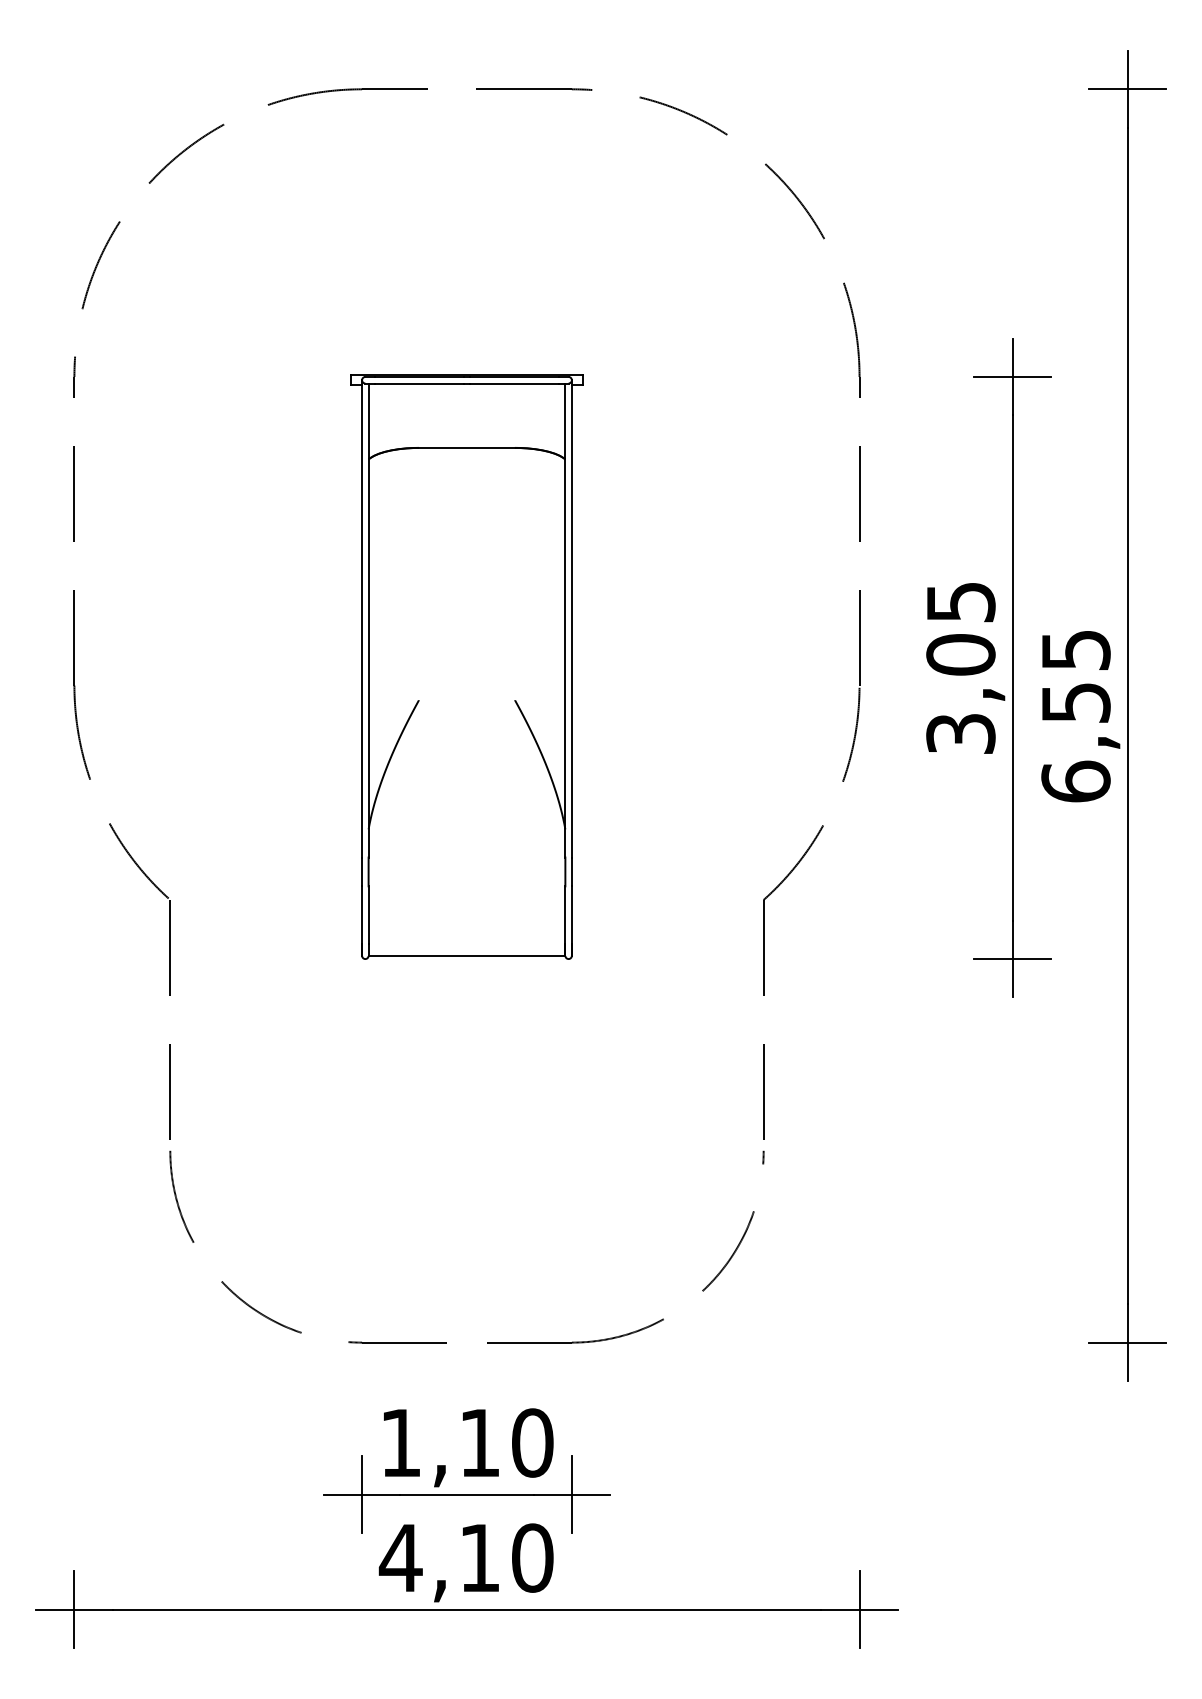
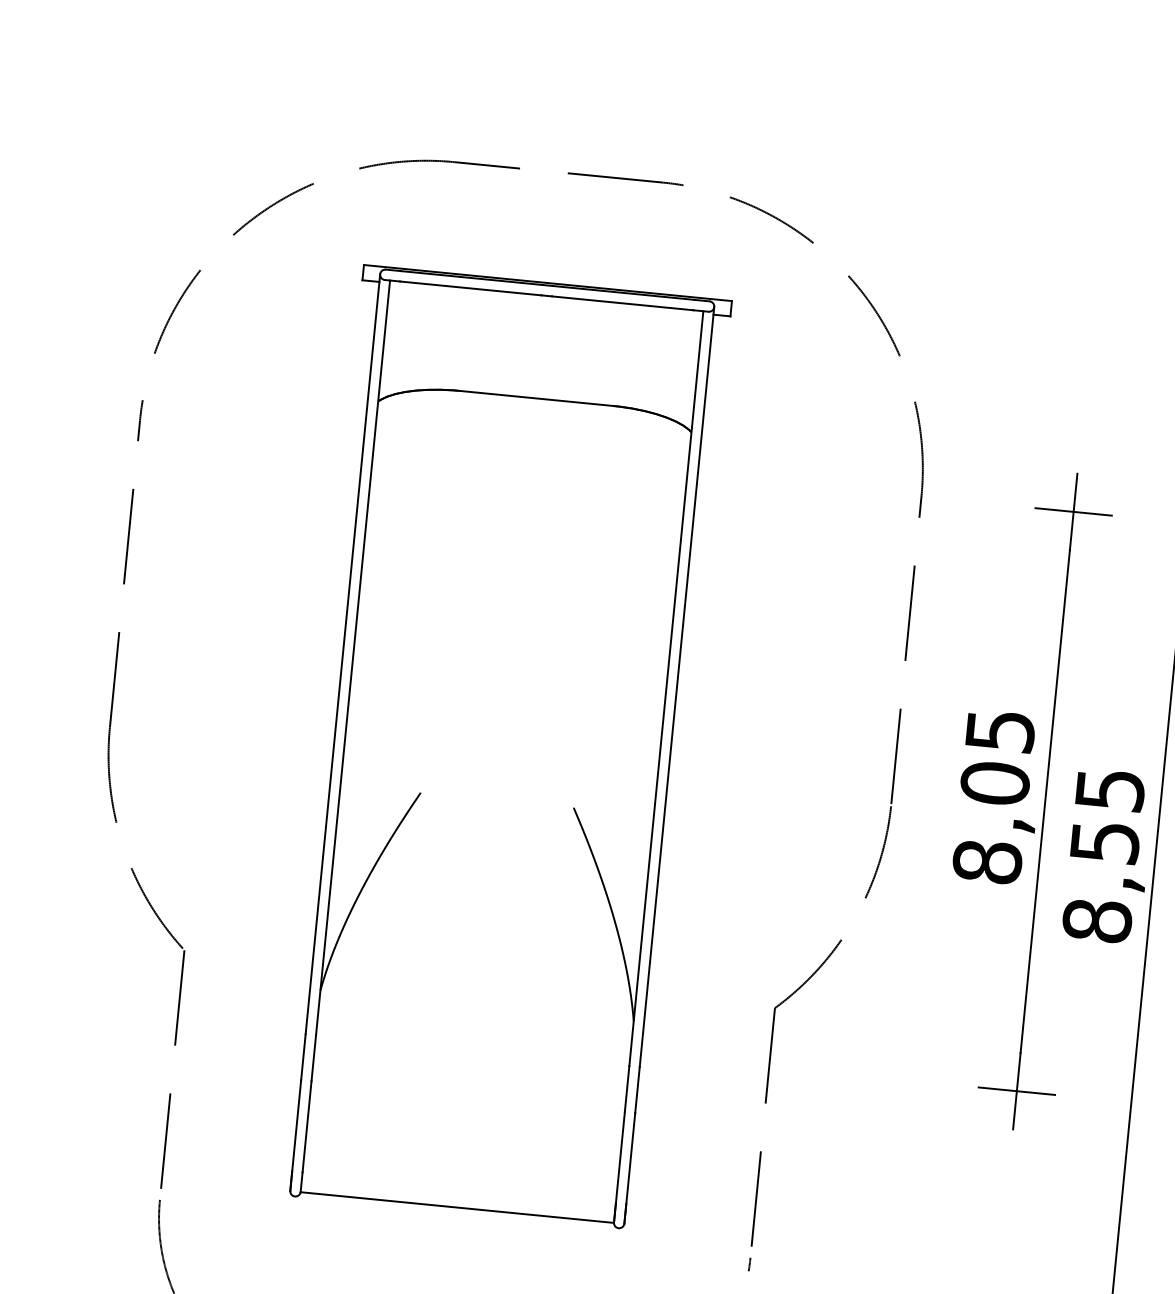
part: (466, 666) -> (502, 746), size x1.6
text: (960, 733) -> (987, 861), 3,05 -> 8,05
text: (1075, 781) -> (1096, 920), 6,55 -> 8,55

